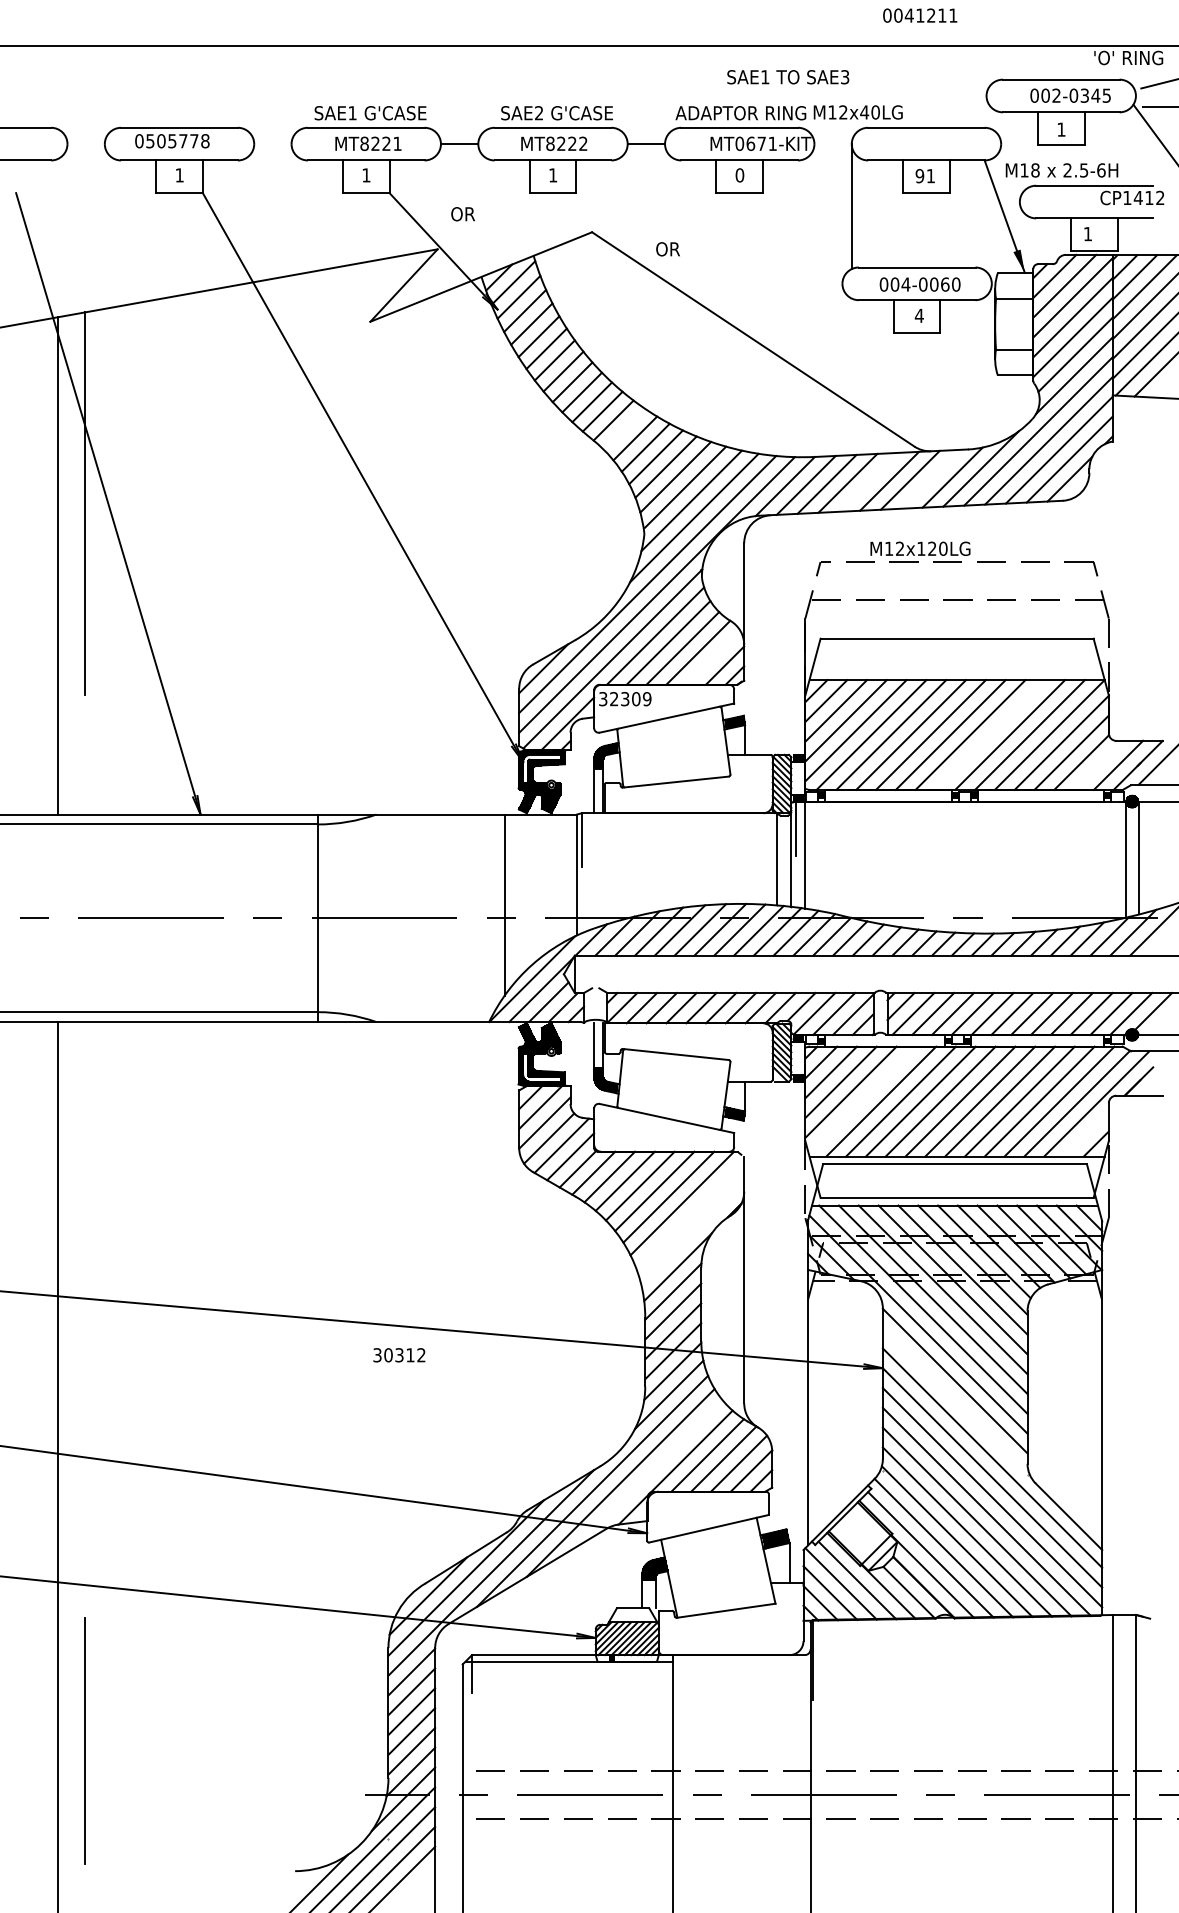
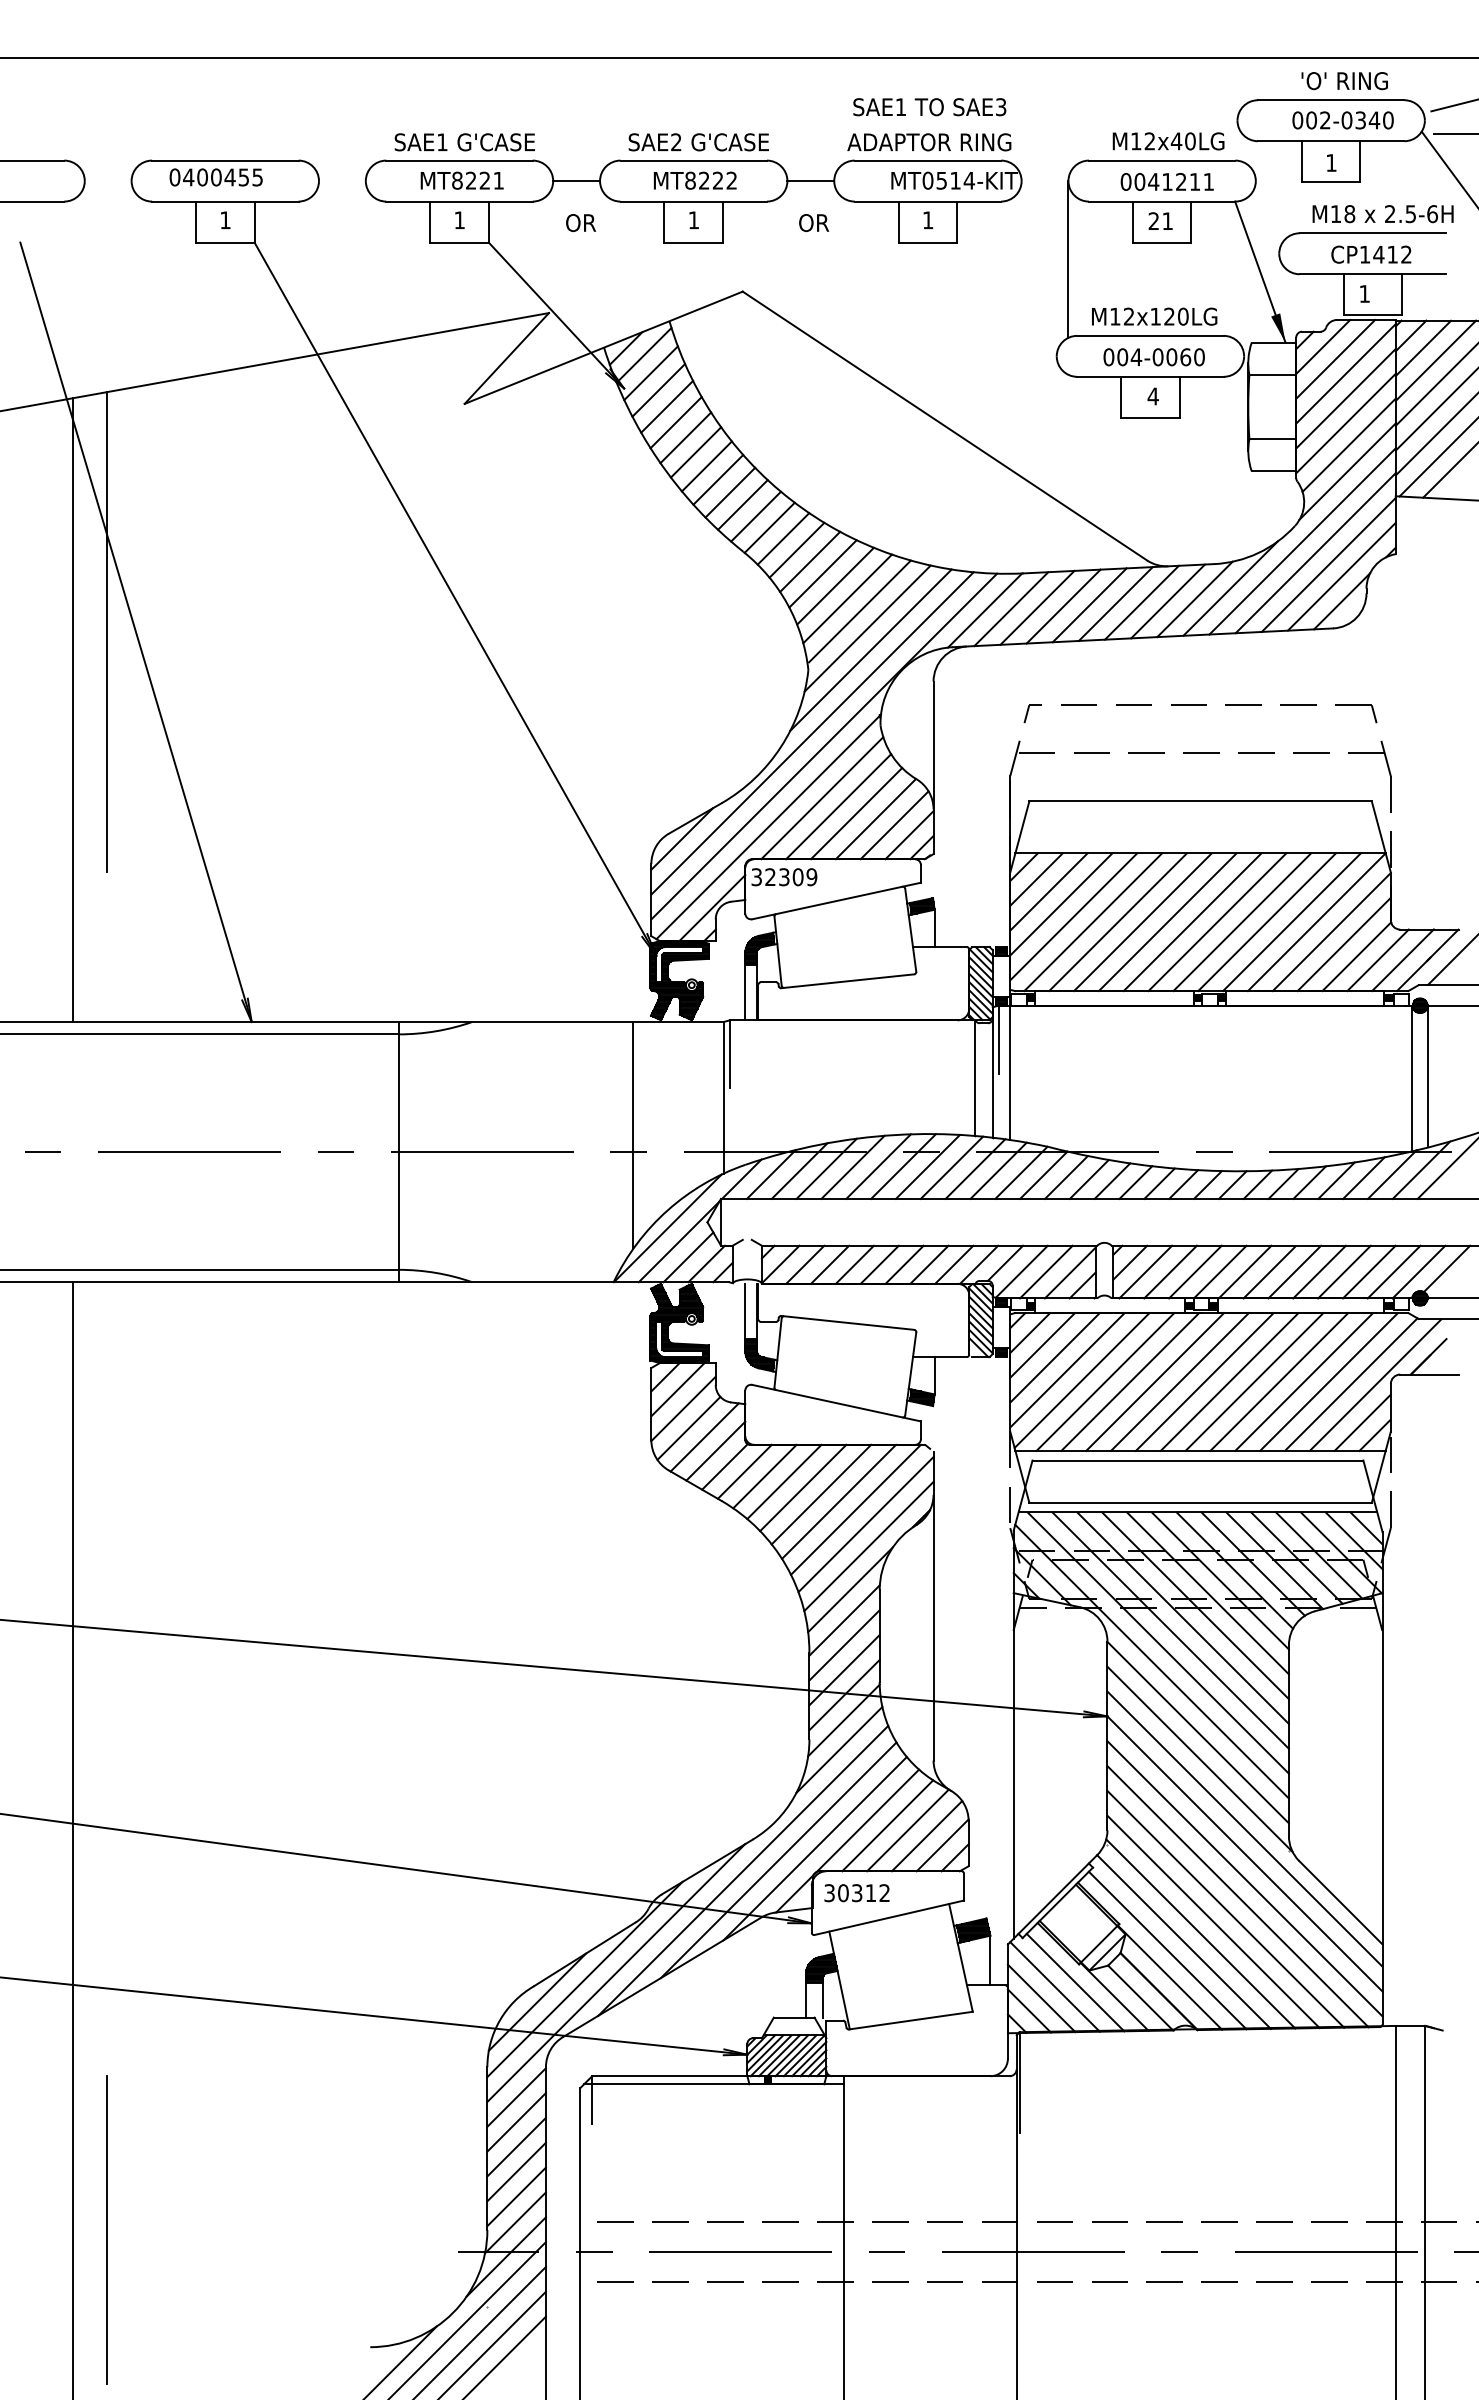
text: (919, 15) -> (1166, 181), moved
text: (1128, 58) -> (1344, 81), moved
text: (788, 77) -> (929, 107), moved
text: (1106, 95) -> (1388, 120), 002-0345 -> 002-0340
text: (858, 112) -> (1168, 141), moved
text: (178, 141) -> (223, 177), 0505778 -> 0400455
text: (761, 143) -> (955, 180), MT0671-KIT -> MT0514-KIT
text: (1061, 170) -> (1382, 214), moved
text: (739, 175) -> (927, 220), 0 -> 1
text: (919, 176) -> (1153, 221), 91 -> 21
text: (1132, 197) -> (1371, 254), moved
text: (462, 213) -> (580, 222), moved
text: (668, 249) -> (814, 223), moved
line: (624, 429) -> (783, 538), added
line: (931, 479) -> (1168, 601), added
line: (868, 482) -> (1089, 605), added
text: (920, 548) -> (1154, 316), moved
line: (713, 657) -> (894, 825), added
line: (990, 735) -> (1242, 922), added
line: (1098, 765) -> (1377, 960), added
line: (862, 1100) -> (1081, 1380), added
line: (1086, 1133) -> (1362, 1422), added
line: (689, 1215) -> (865, 1524), added
line: (692, 1232) -> (868, 1546), added
text: (398, 1355) -> (856, 1893), moved
line: (956, 1401) -> (1199, 1758), added
line: (649, 1473) -> (814, 1848), added
line: (84, 1740) -> (106, 2229), moved

